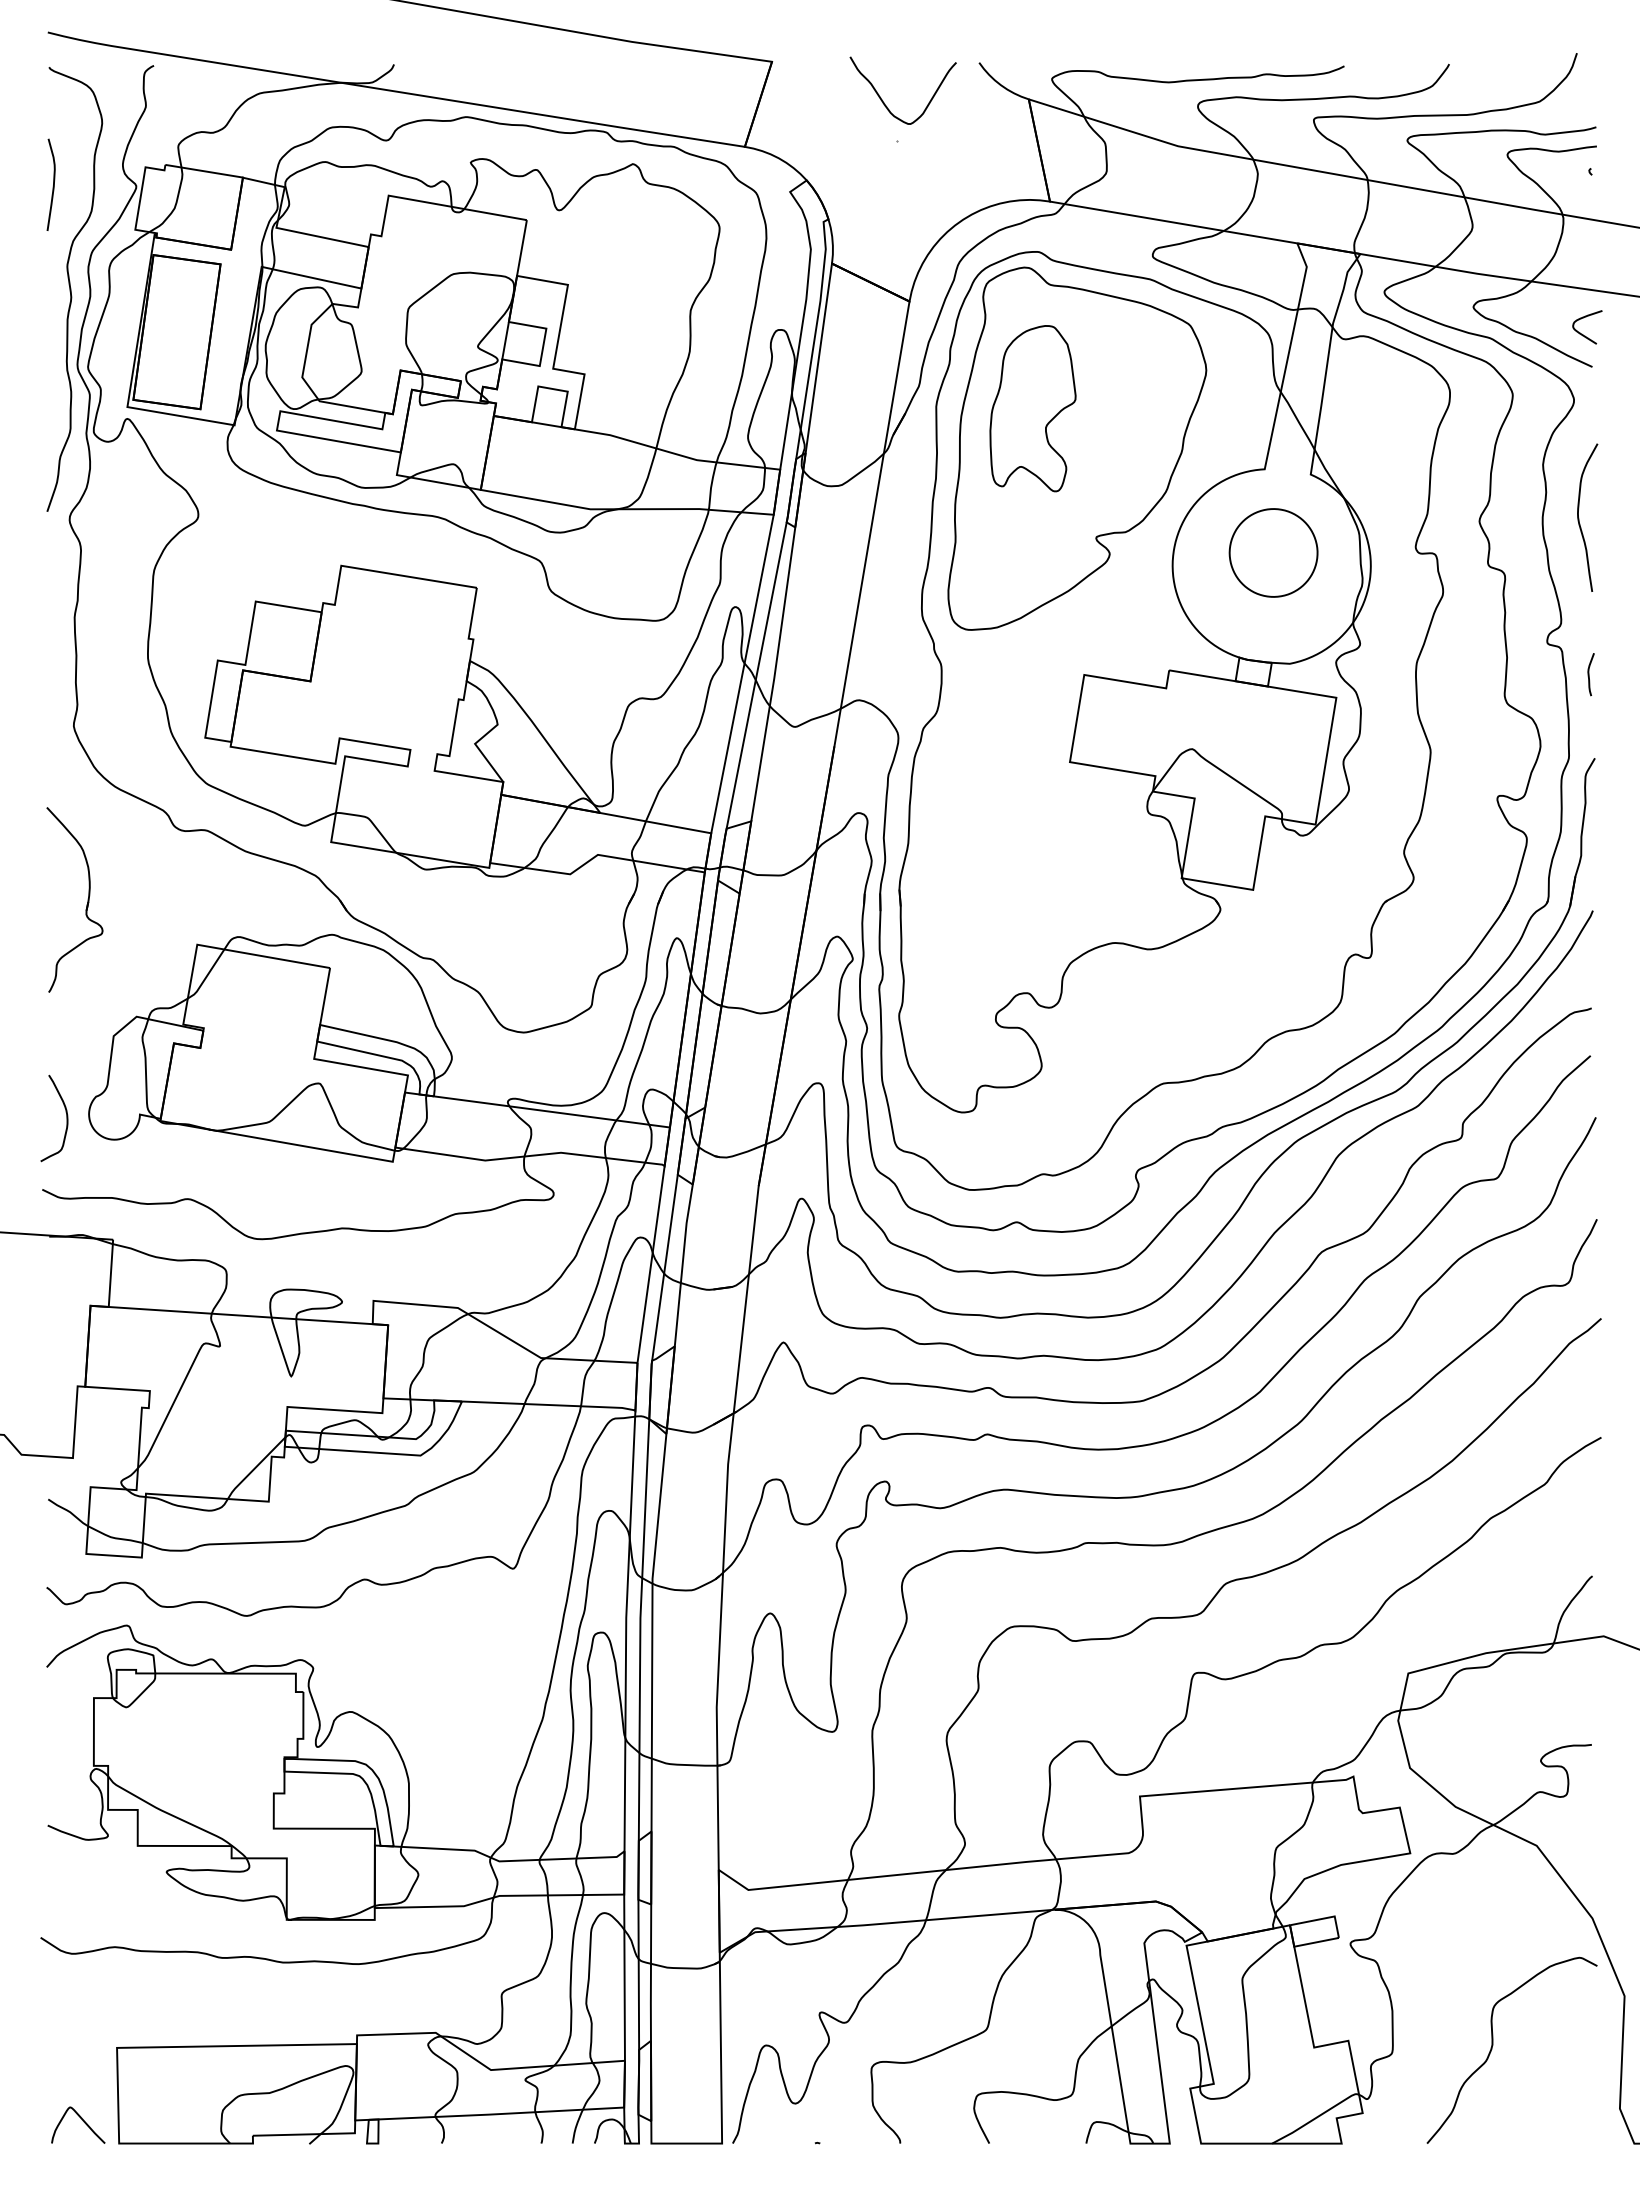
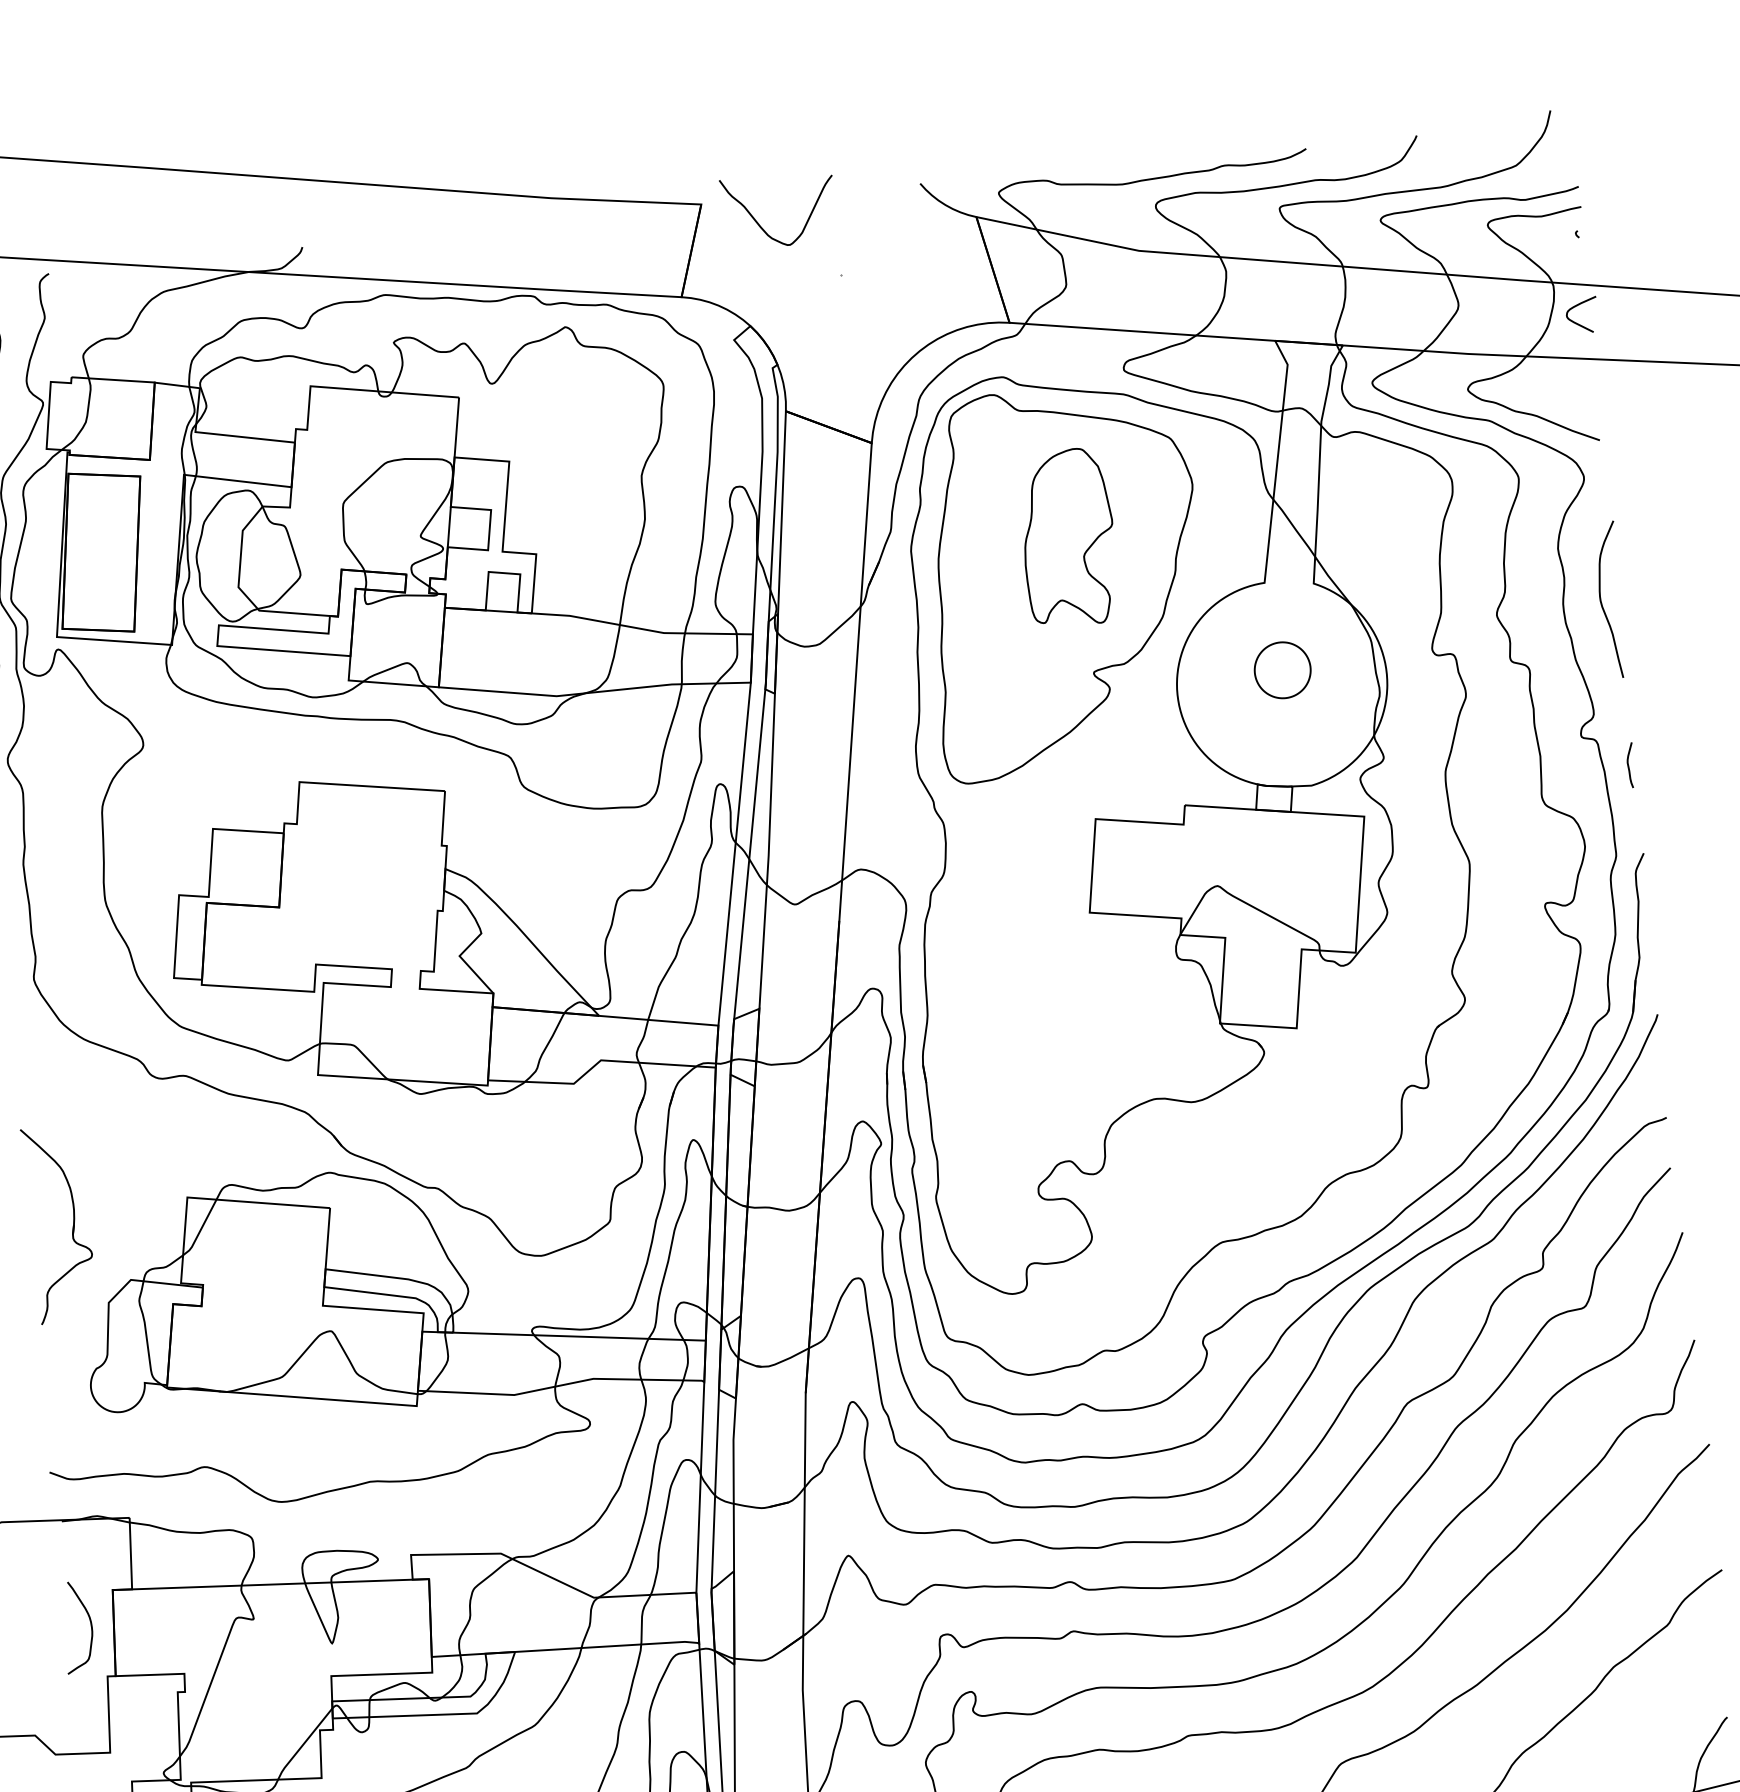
curve: (884, 102) -> (760, 224), moved
curve: (1583, 334) -> (1578, 323), moved
part: (1032, 408) -> (1067, 537), moved
part: (1273, 552) -> (1282, 669), size x0.6
part: (87, 899) -> (72, 1222), moved
curve: (66, 1118) -> (90, 1626), moved

